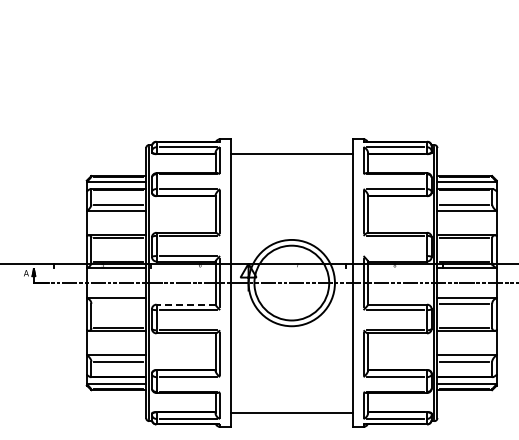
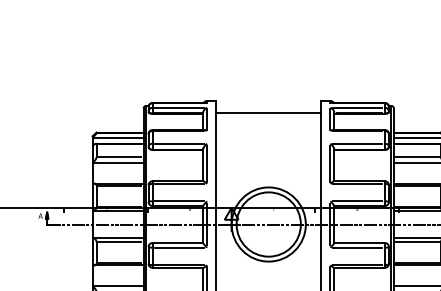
line: (394, 256) -> (356, 201), added
line: (118, 303) -> (119, 242), added
line: (185, 304) -> (177, 242), dashed -> solid

